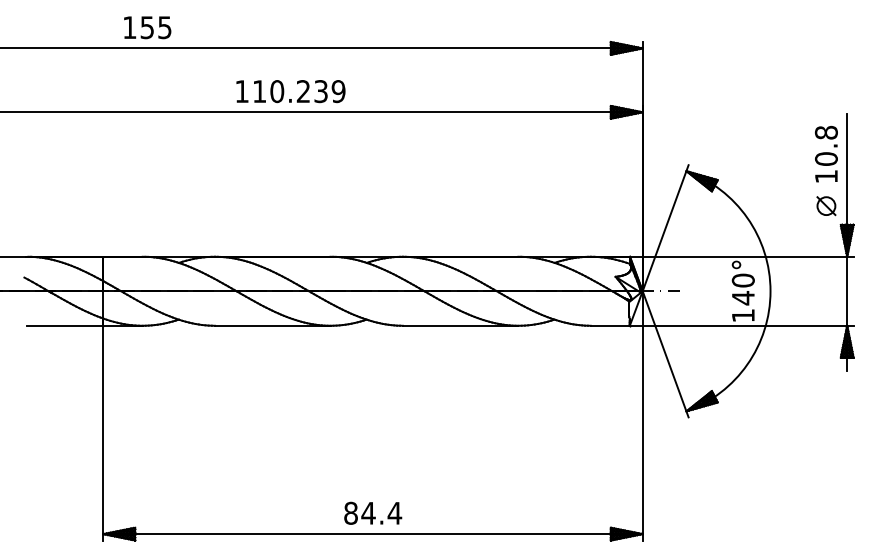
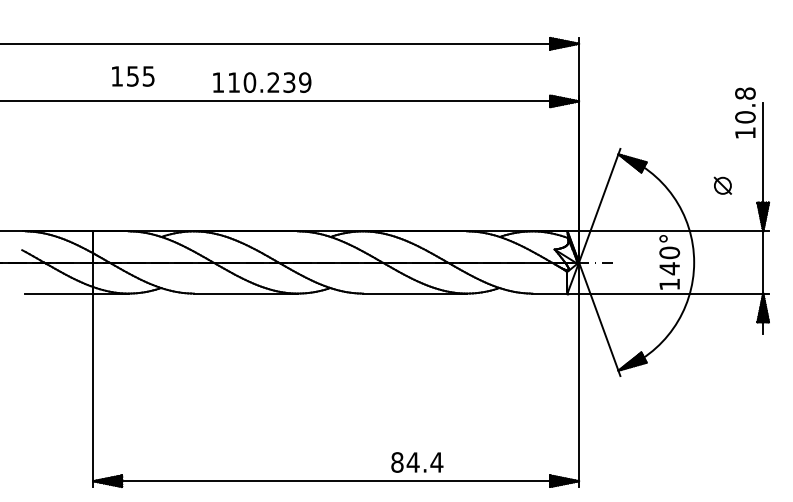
text: (147, 27) -> (133, 76), moved
text: (826, 153) -> (745, 112), moved
part: (826, 206) -> (722, 186), moved
text: (373, 512) -> (417, 461), moved

